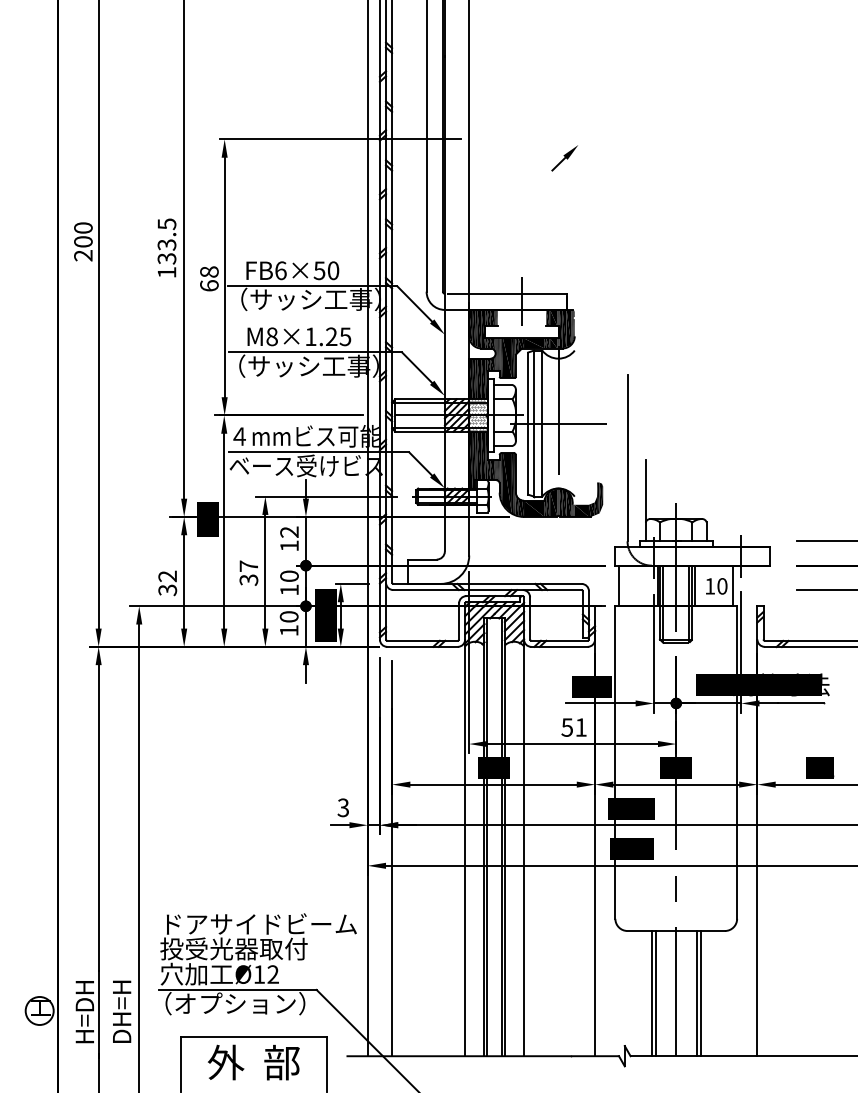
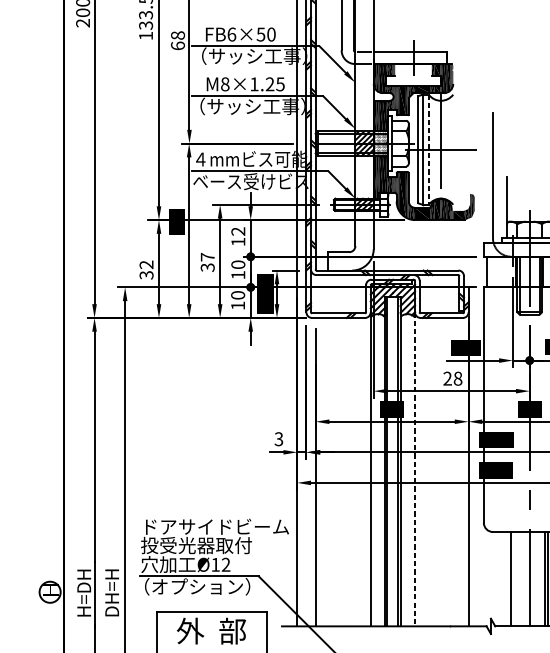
line: (542, 424) -> (428, 150), solid -> dashed
text: (573, 727) -> (452, 378), 51 -> 28
line: (524, 848) -> (415, 469), solid -> dashed
line: (655, 993) -> (514, 579), removed

